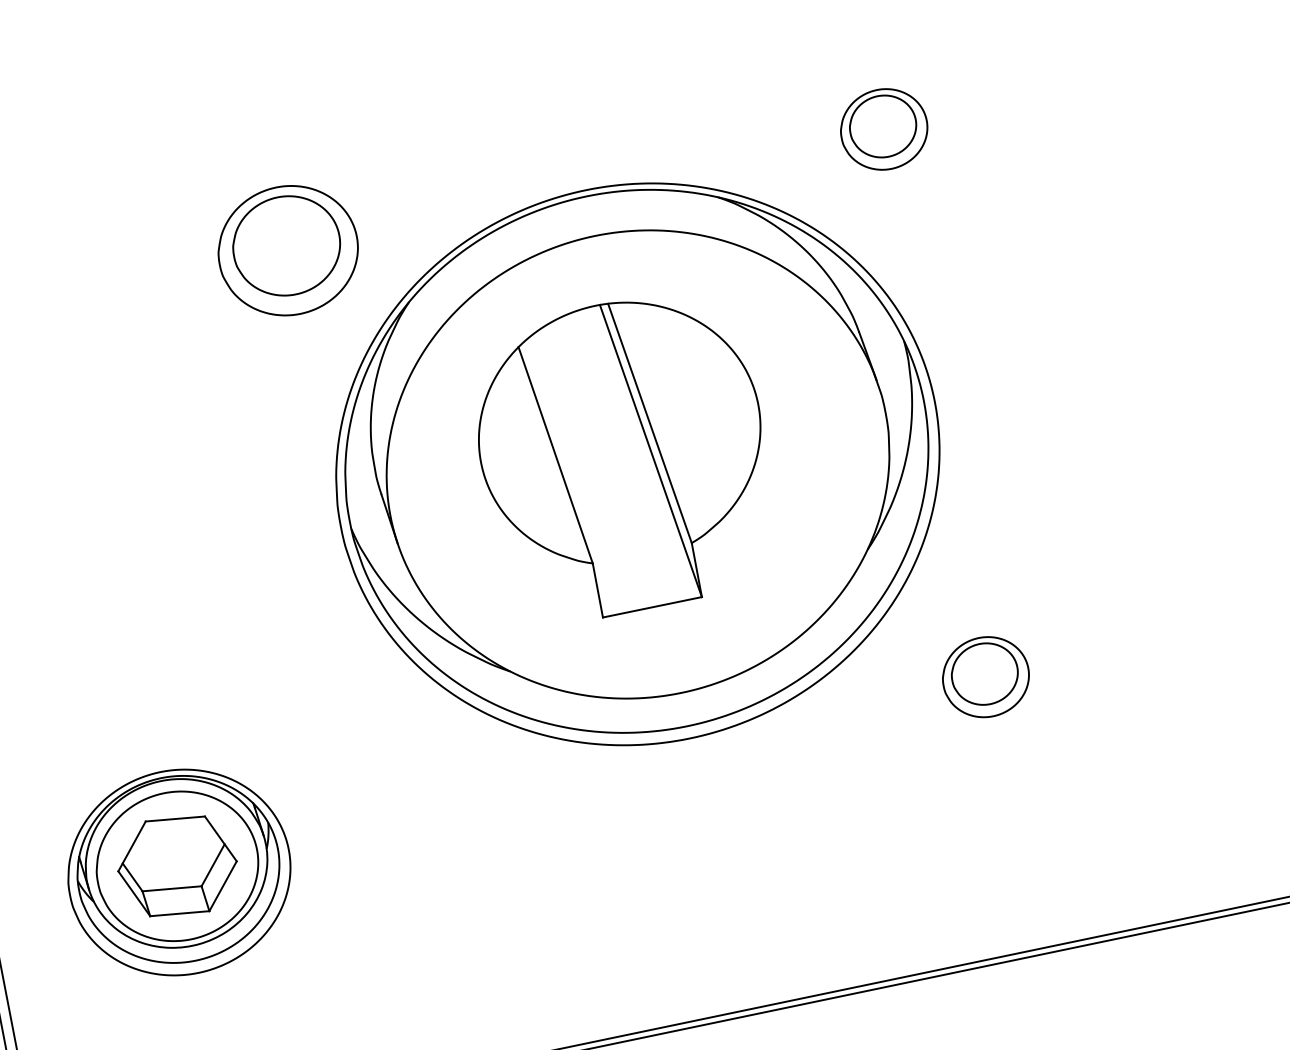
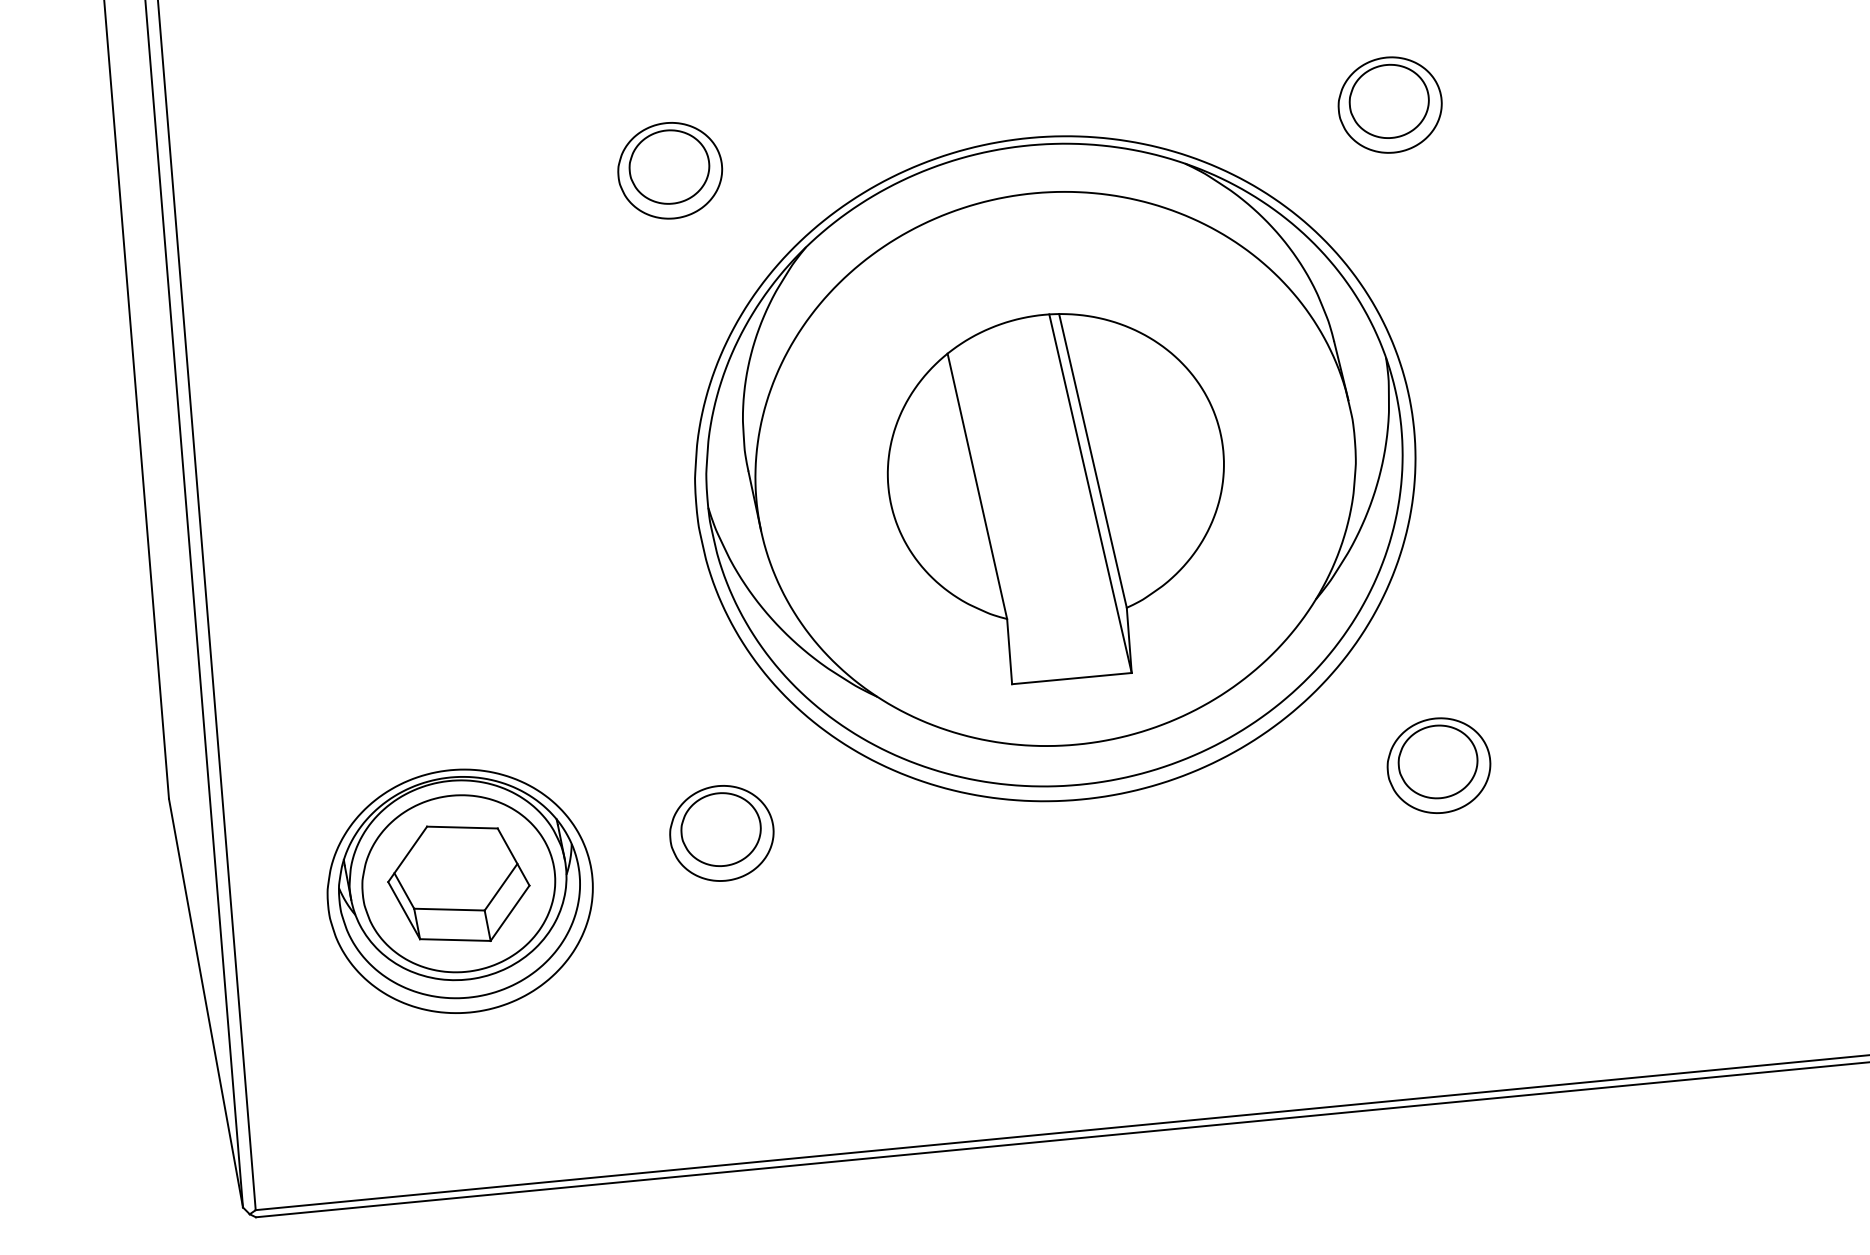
part: (288, 250) -> (670, 170), size x0.62
part: (622, 459) -> (1055, 499), moved
part: (392, 800) -> (721, 833), added

